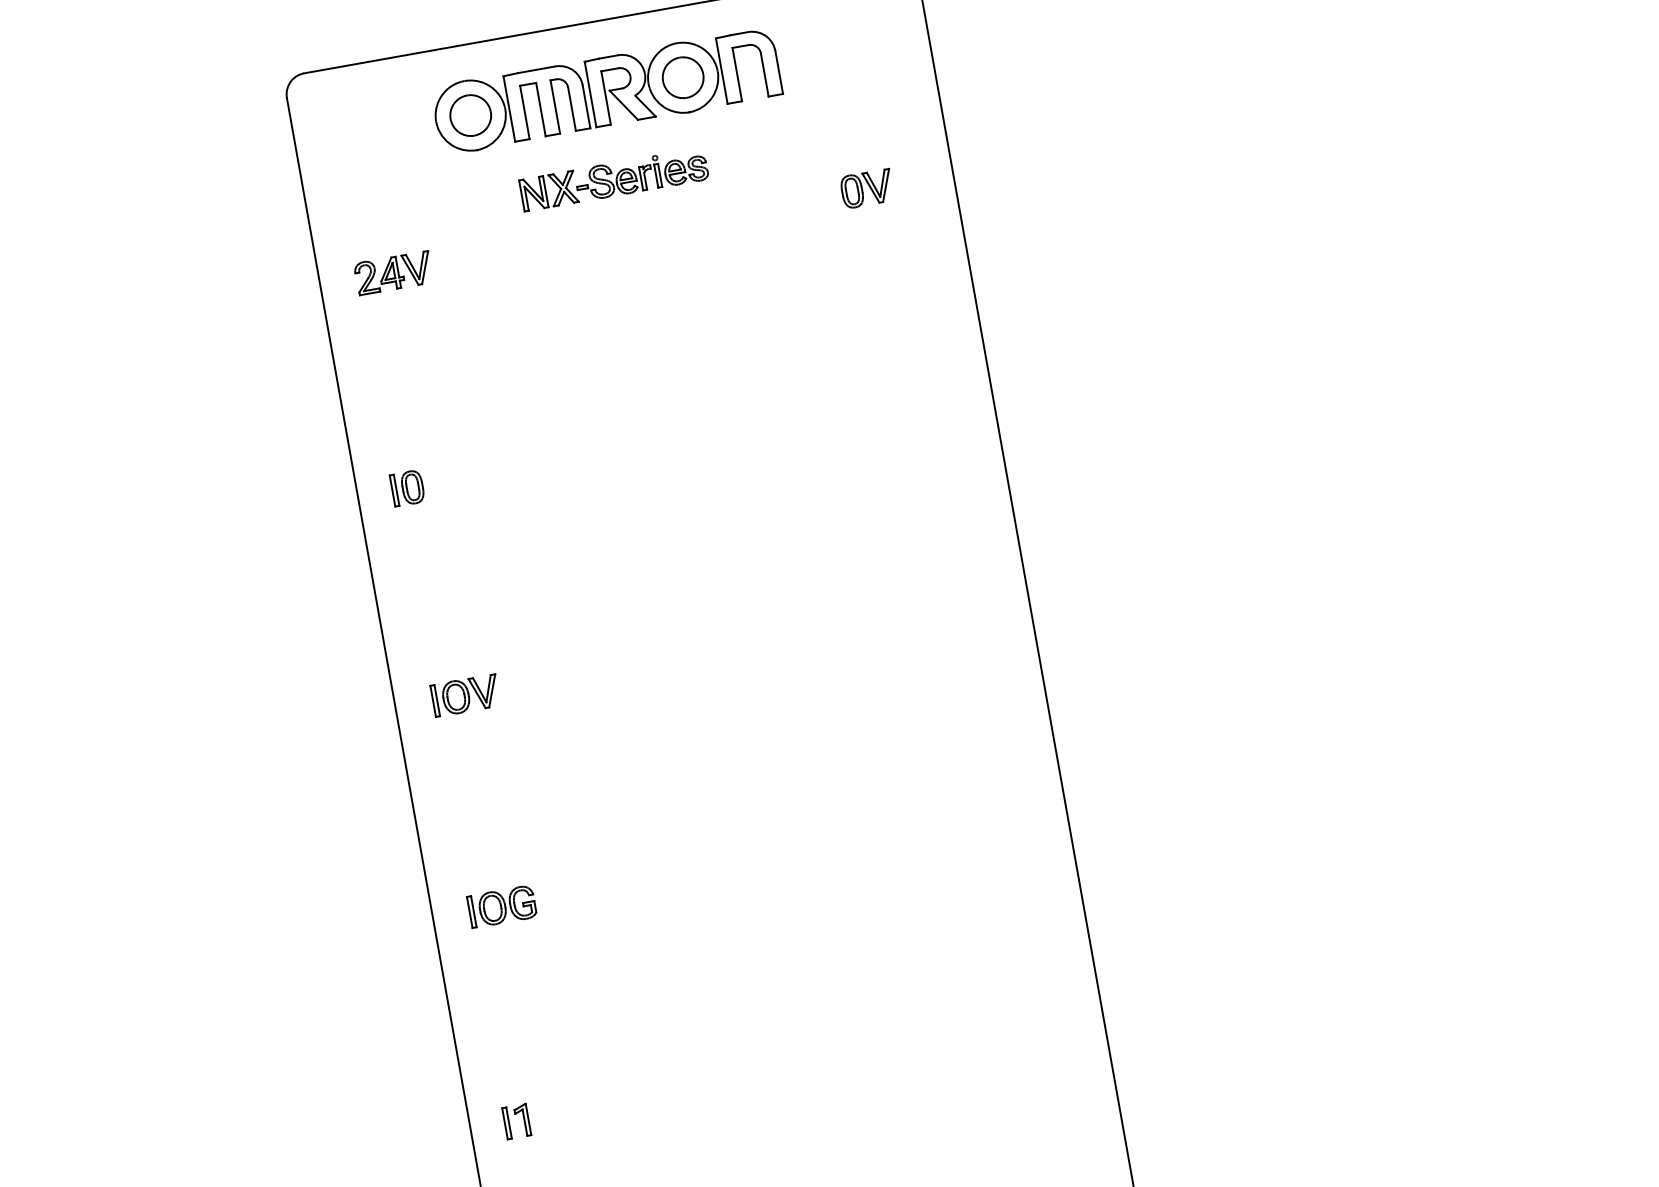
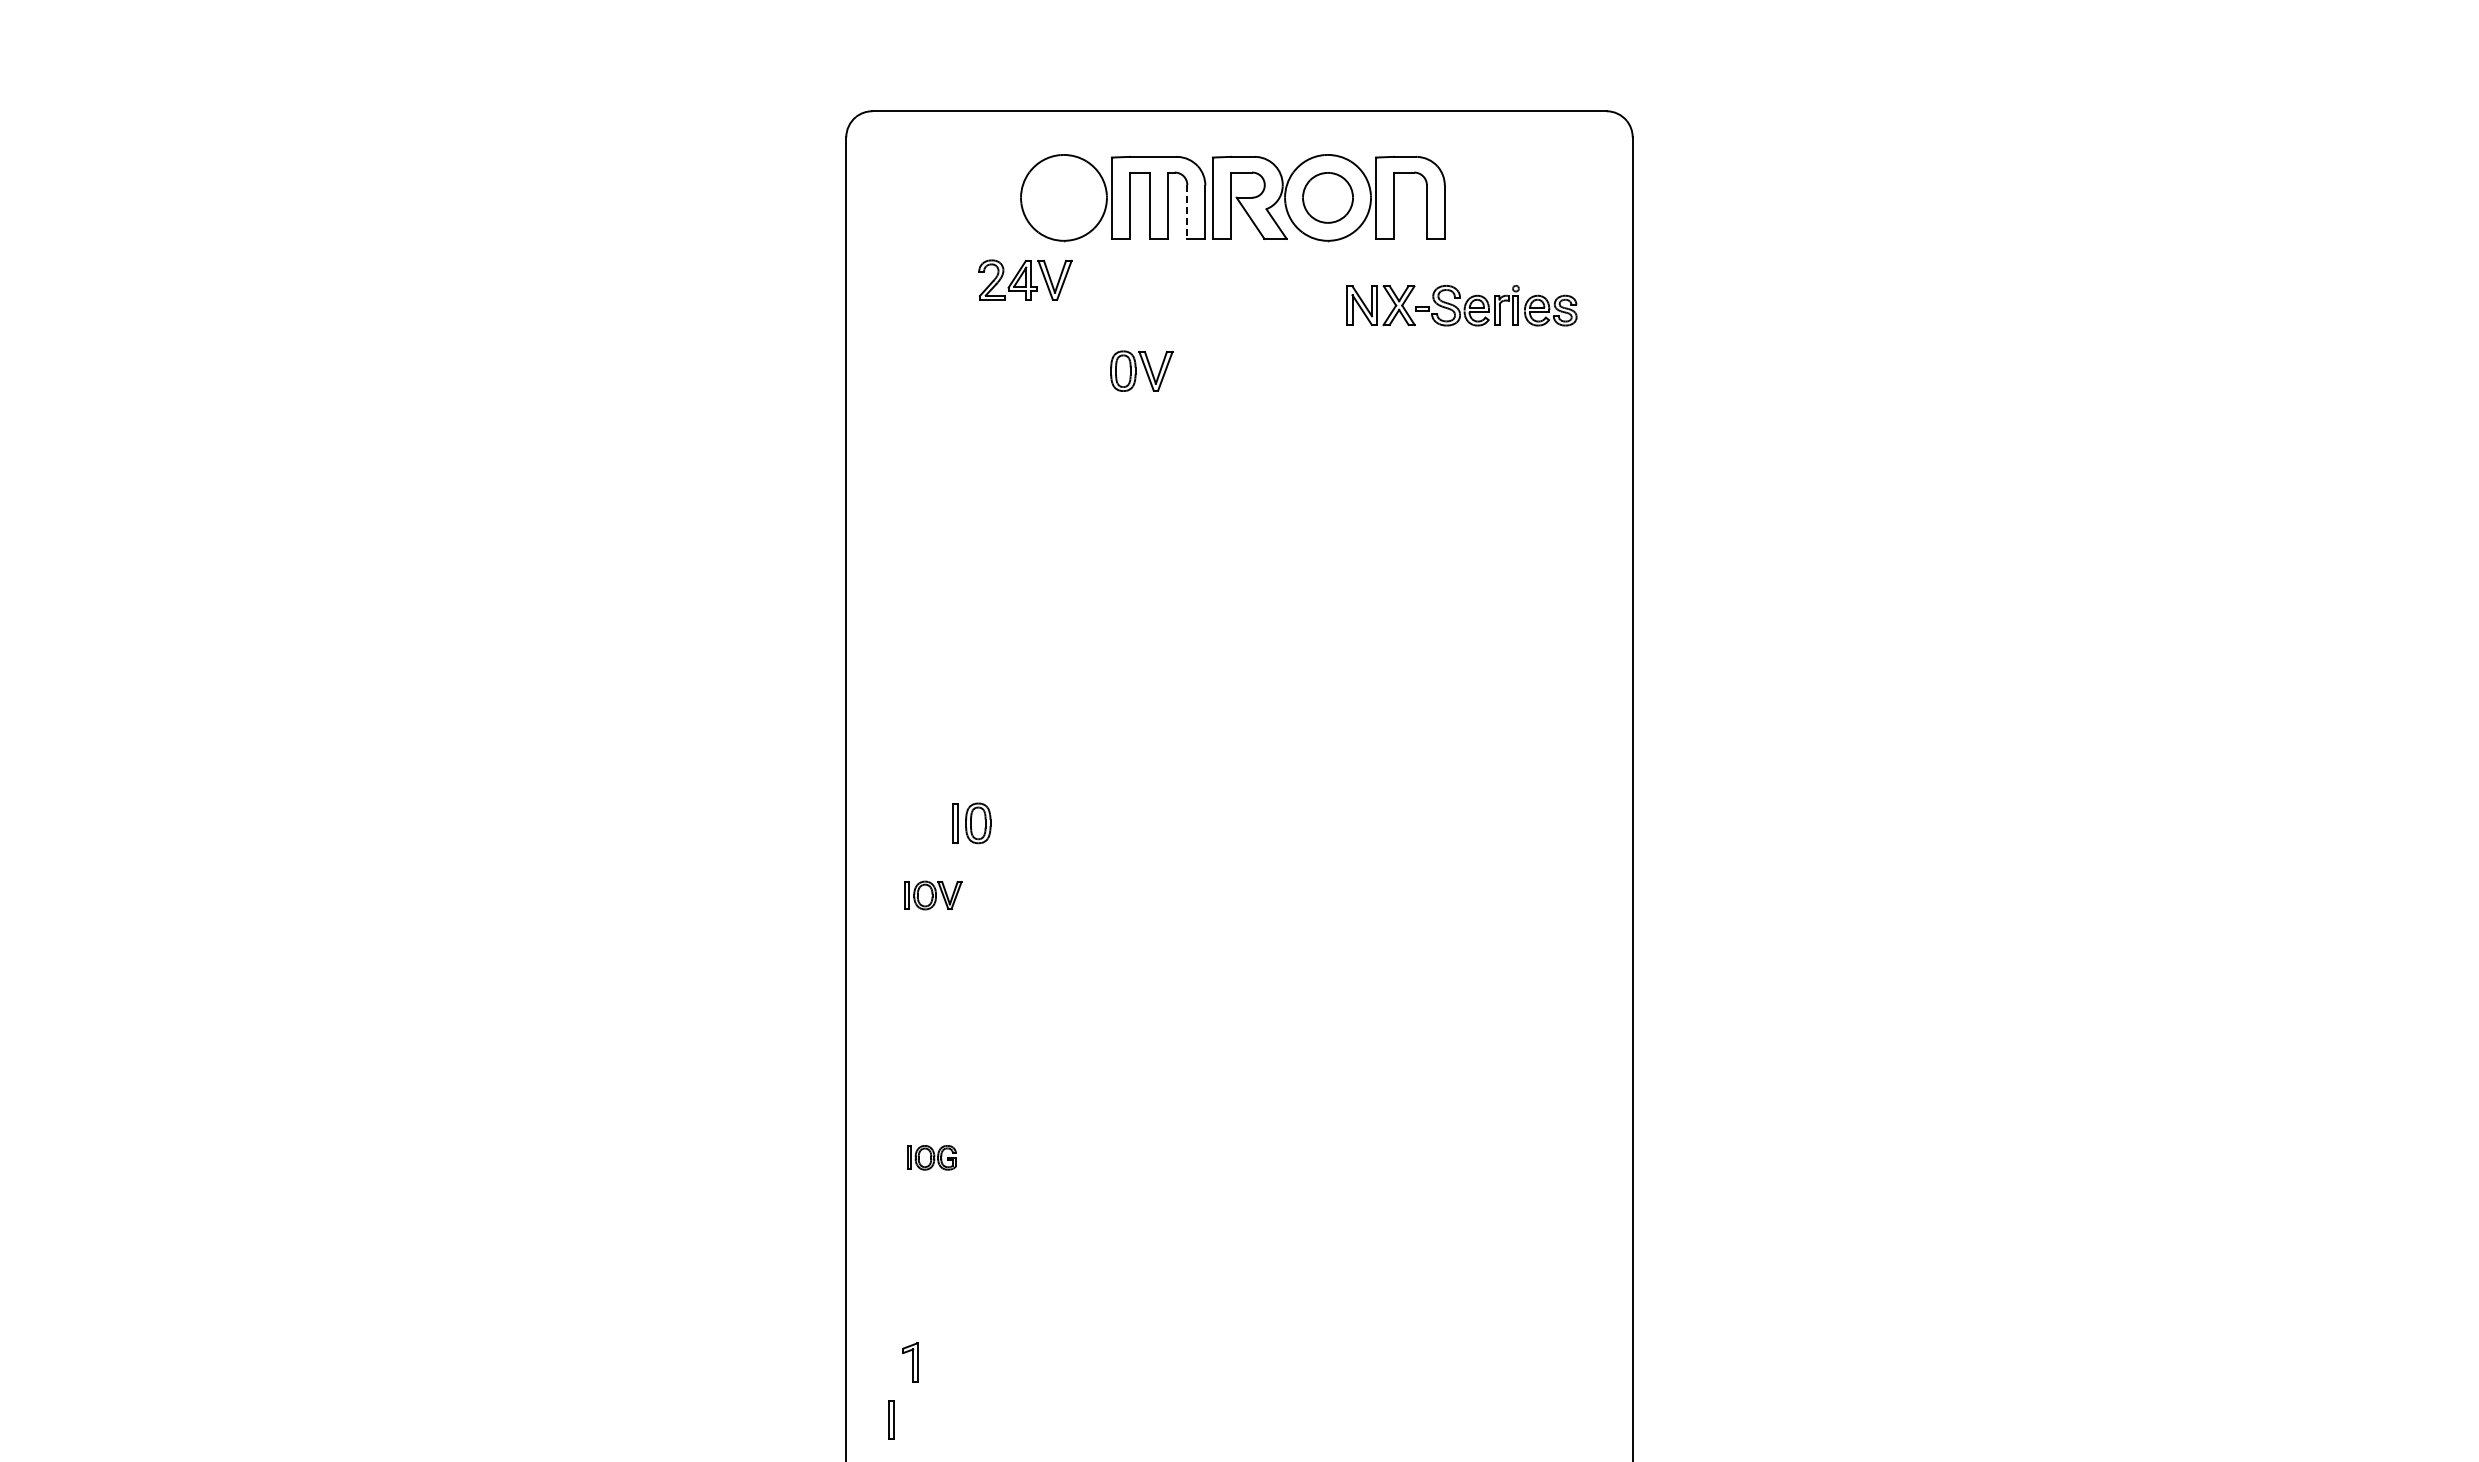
line: (572, 108) -> (1187, 211), solid -> dashed
part: (470, 115) -> (1063, 197), removed
part: (613, 179) -> (1461, 305), moved
part: (866, 188) -> (1141, 370), moved
part: (393, 272) -> (1025, 279), moved
part: (407, 488) -> (971, 823), moved
part: (465, 695) -> (933, 895), size x0.7
part: (501, 906) -> (931, 1157), size x0.6
part: (522, 1120) -> (910, 1362), moved

